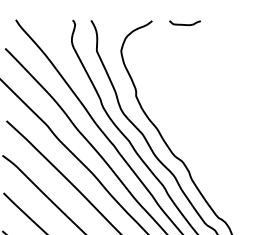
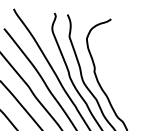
curve: (184, 24) -> (134, 24), removed

